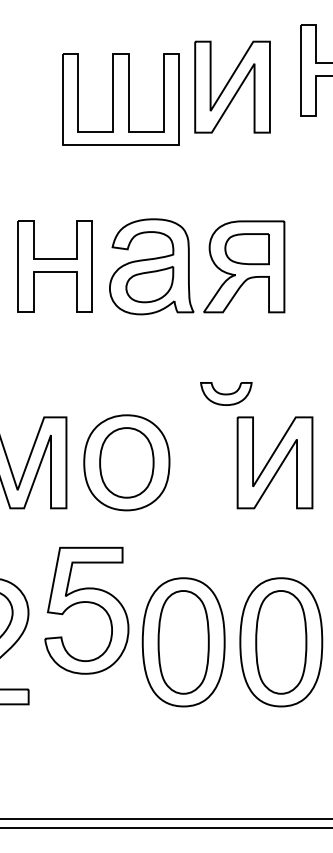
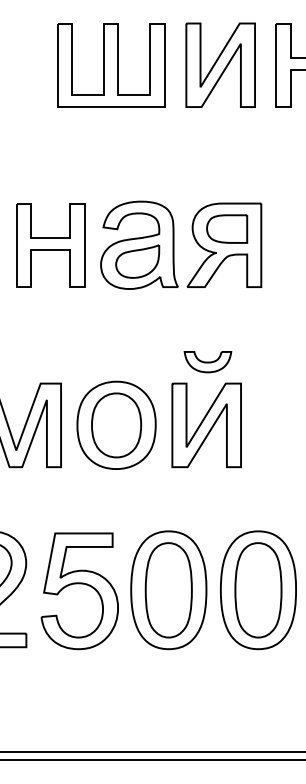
part: (232, 86) -> (220, 64), moved
part: (121, 99) -> (111, 65), moved
part: (274, 462) -> (206, 425), moved
part: (86, 603) -> (79, 584), moved

